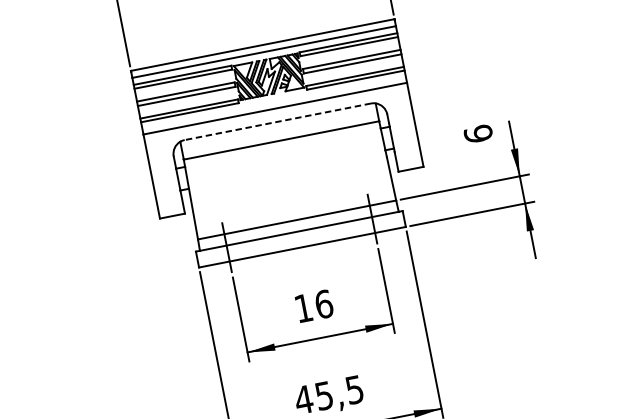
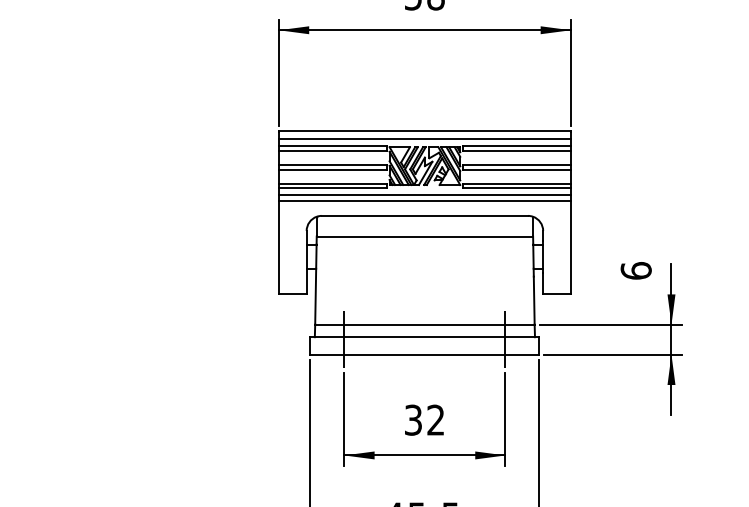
line: (273, 102) -> (424, 194), added
line: (277, 121) -> (424, 215), dashed -> solid
text: (313, 305) -> (424, 419), 16 -> 32

